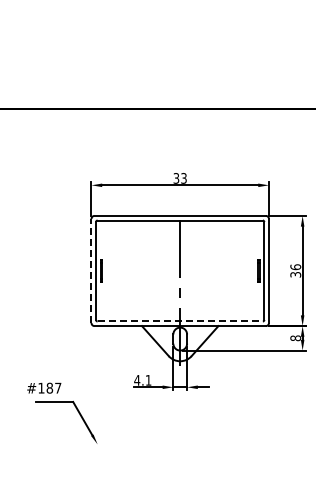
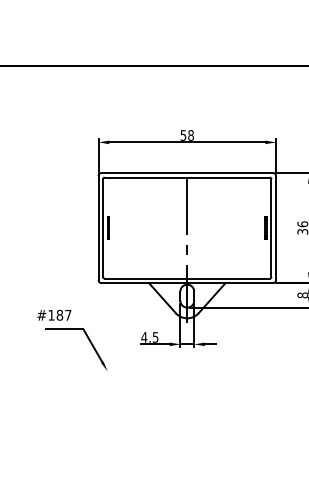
text: (180, 178) -> (187, 135), 33 -> 58
line: (91, 270) -> (98, 227), dashed -> solid
line: (180, 321) -> (187, 278), dashed -> solid
text: (148, 380) -> (155, 337), 4.1 -> 4.5
part: (62, 402) -> (72, 329), moved

